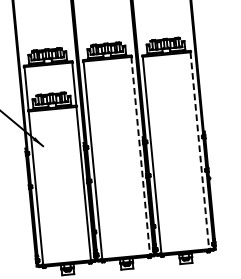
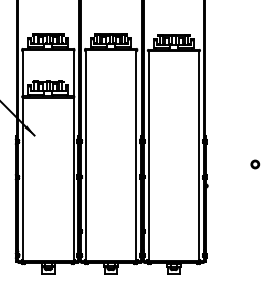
line: (199, 150) -> (199, 155), dashed -> solid
line: (140, 155) -> (136, 155), dashed -> solid

